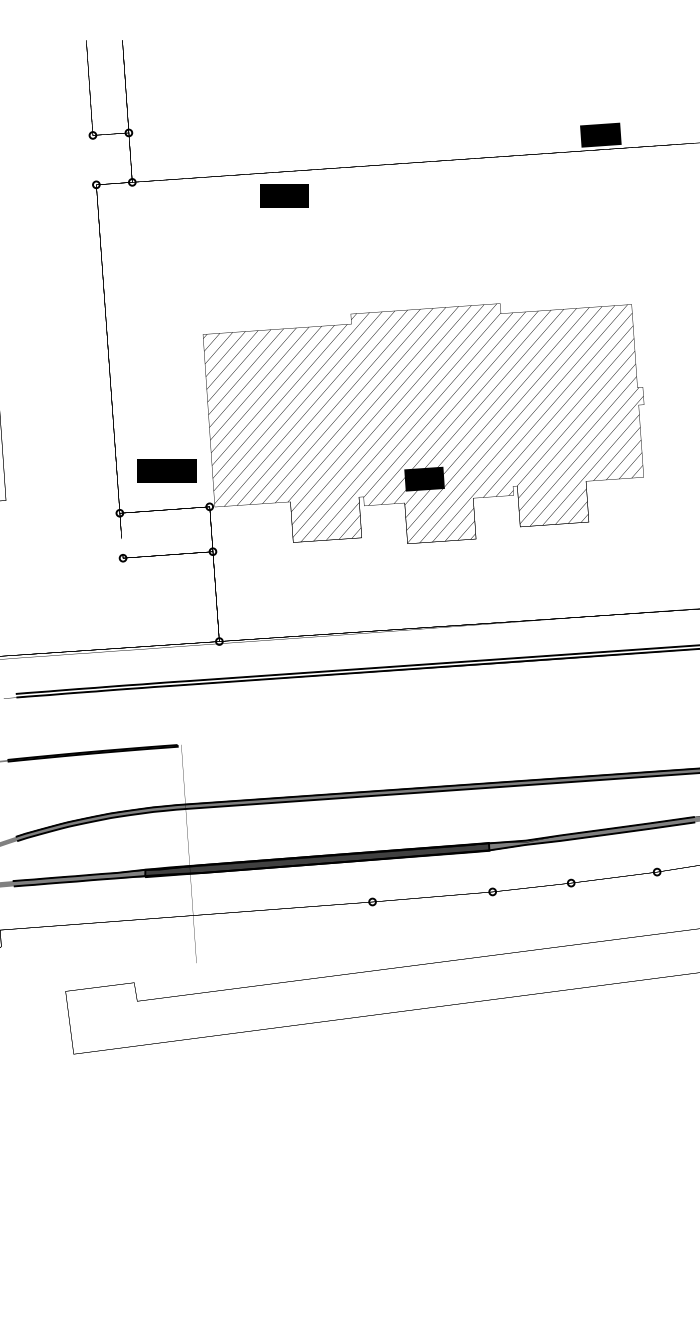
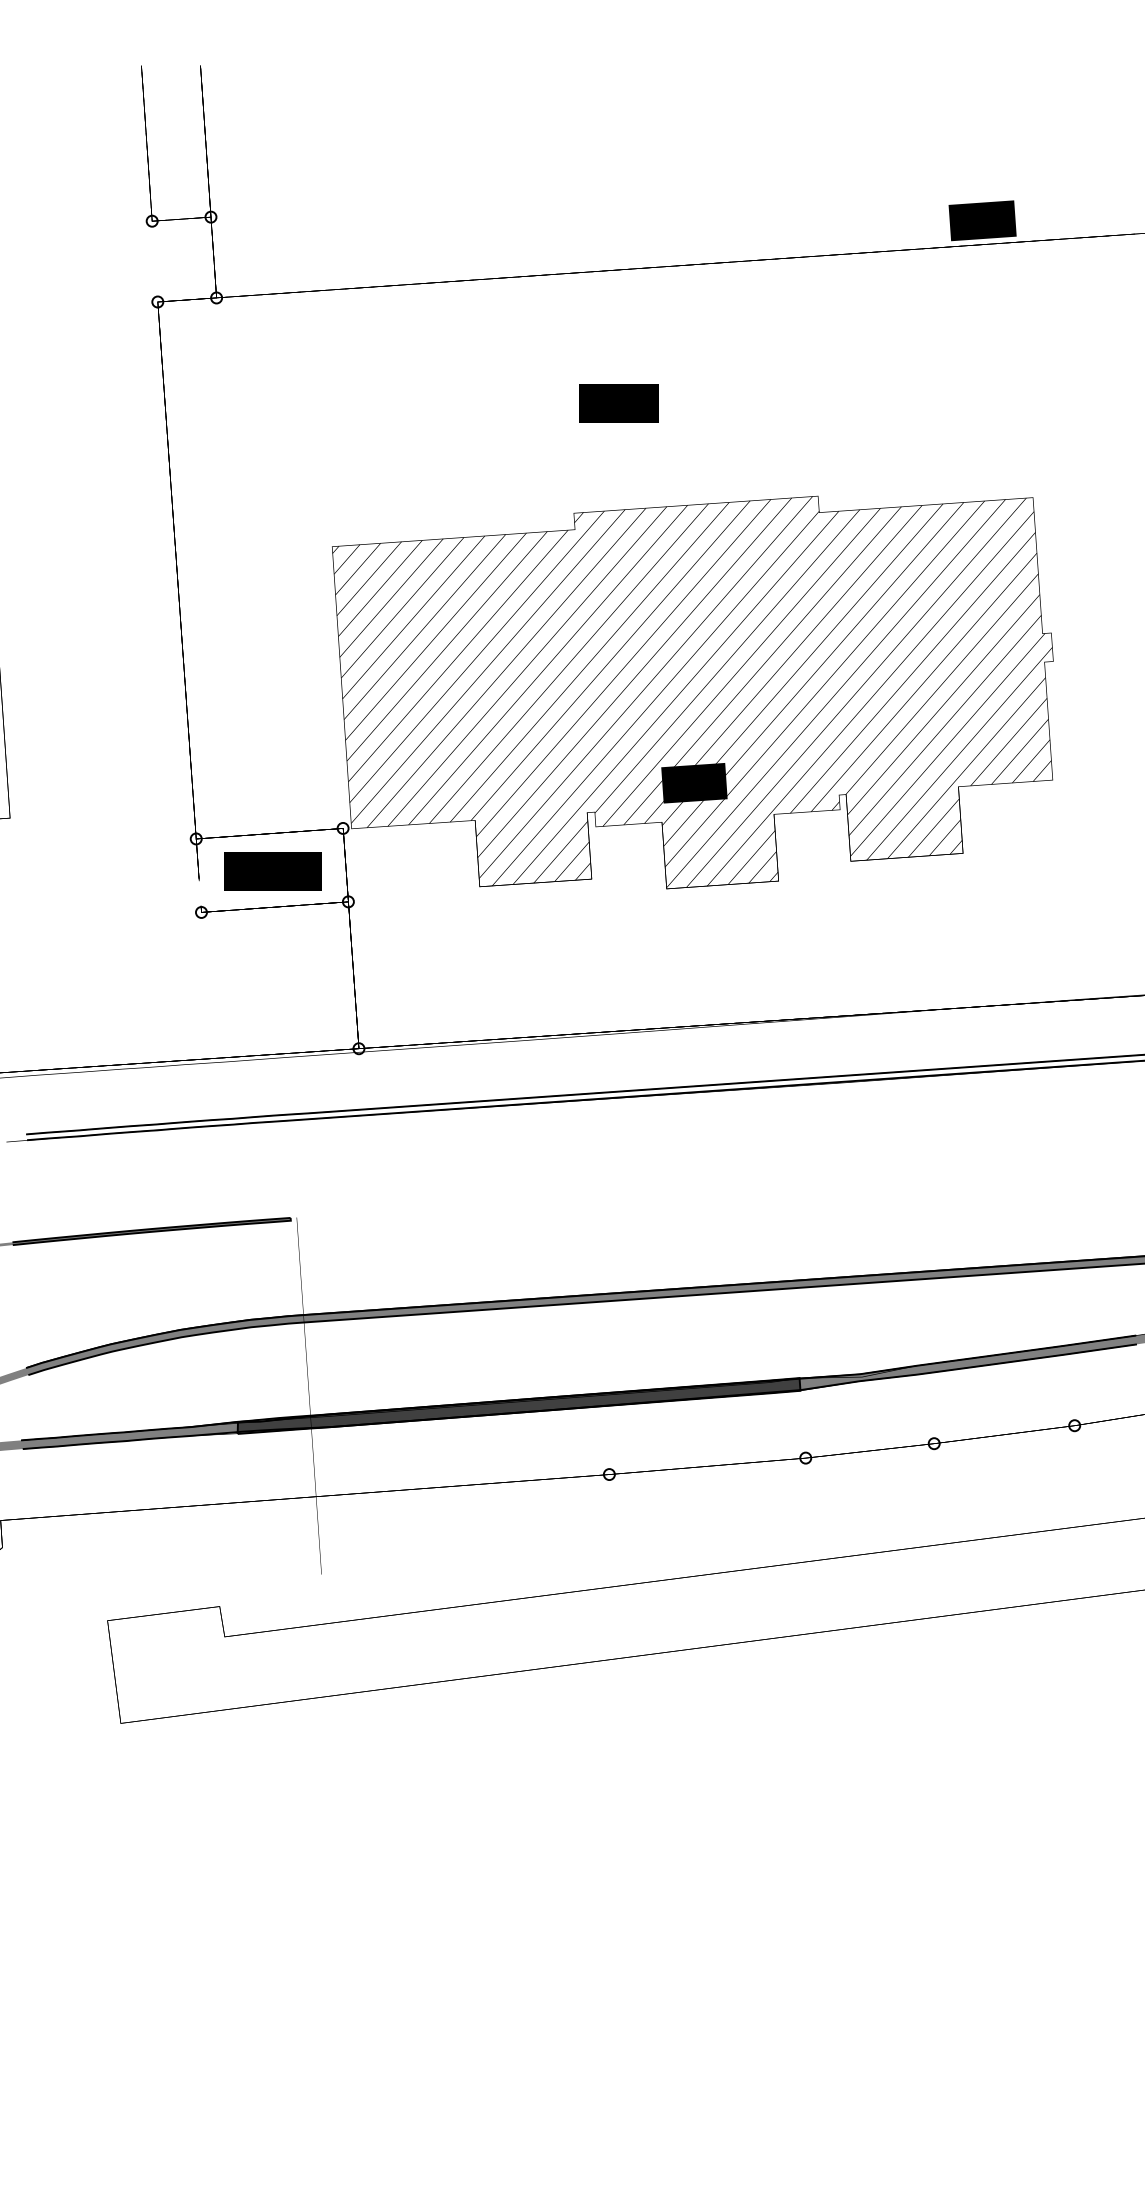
text: (284, 195) -> (619, 402), moved
text: (166, 470) -> (272, 870), moved

